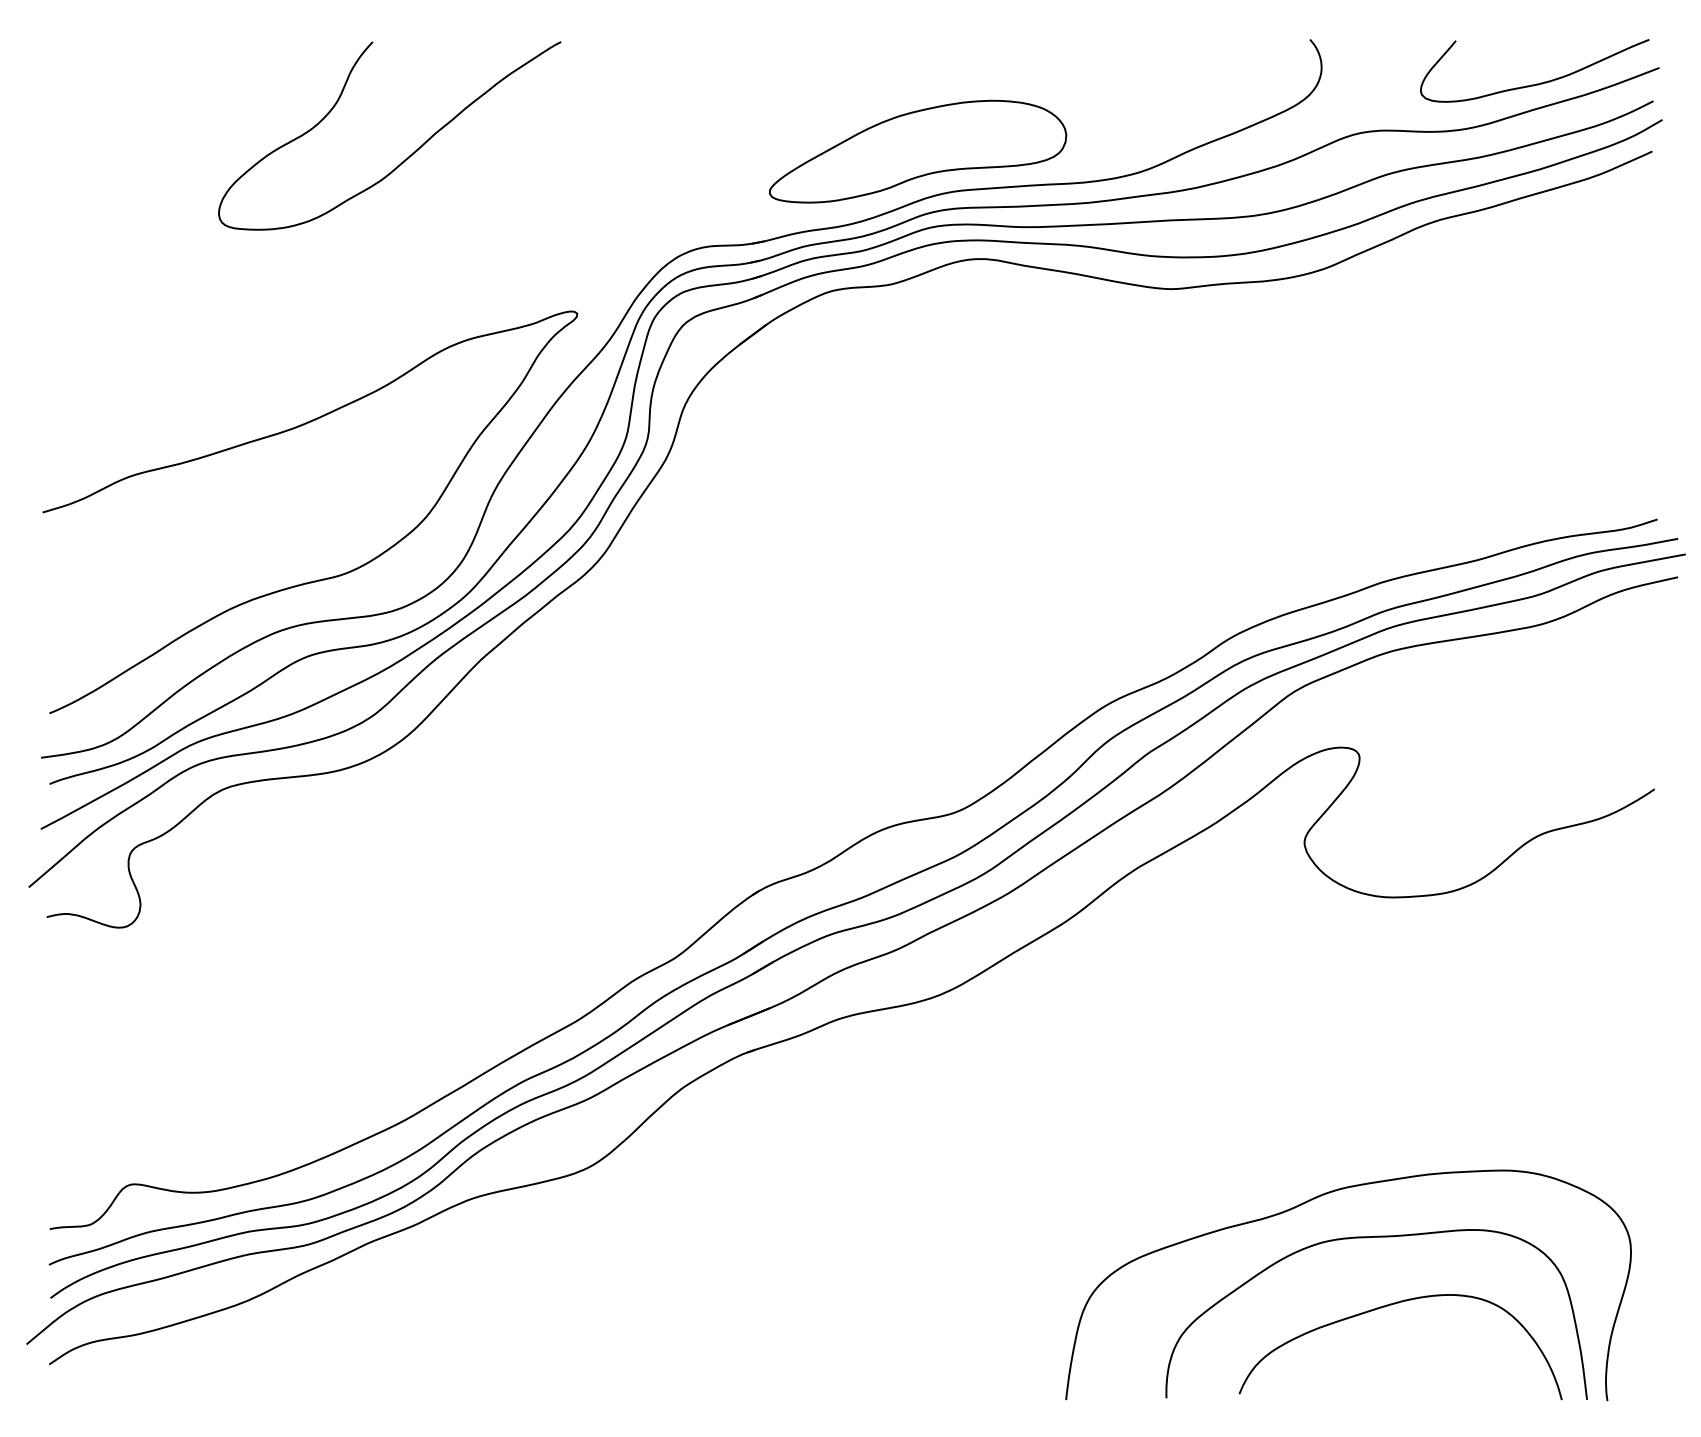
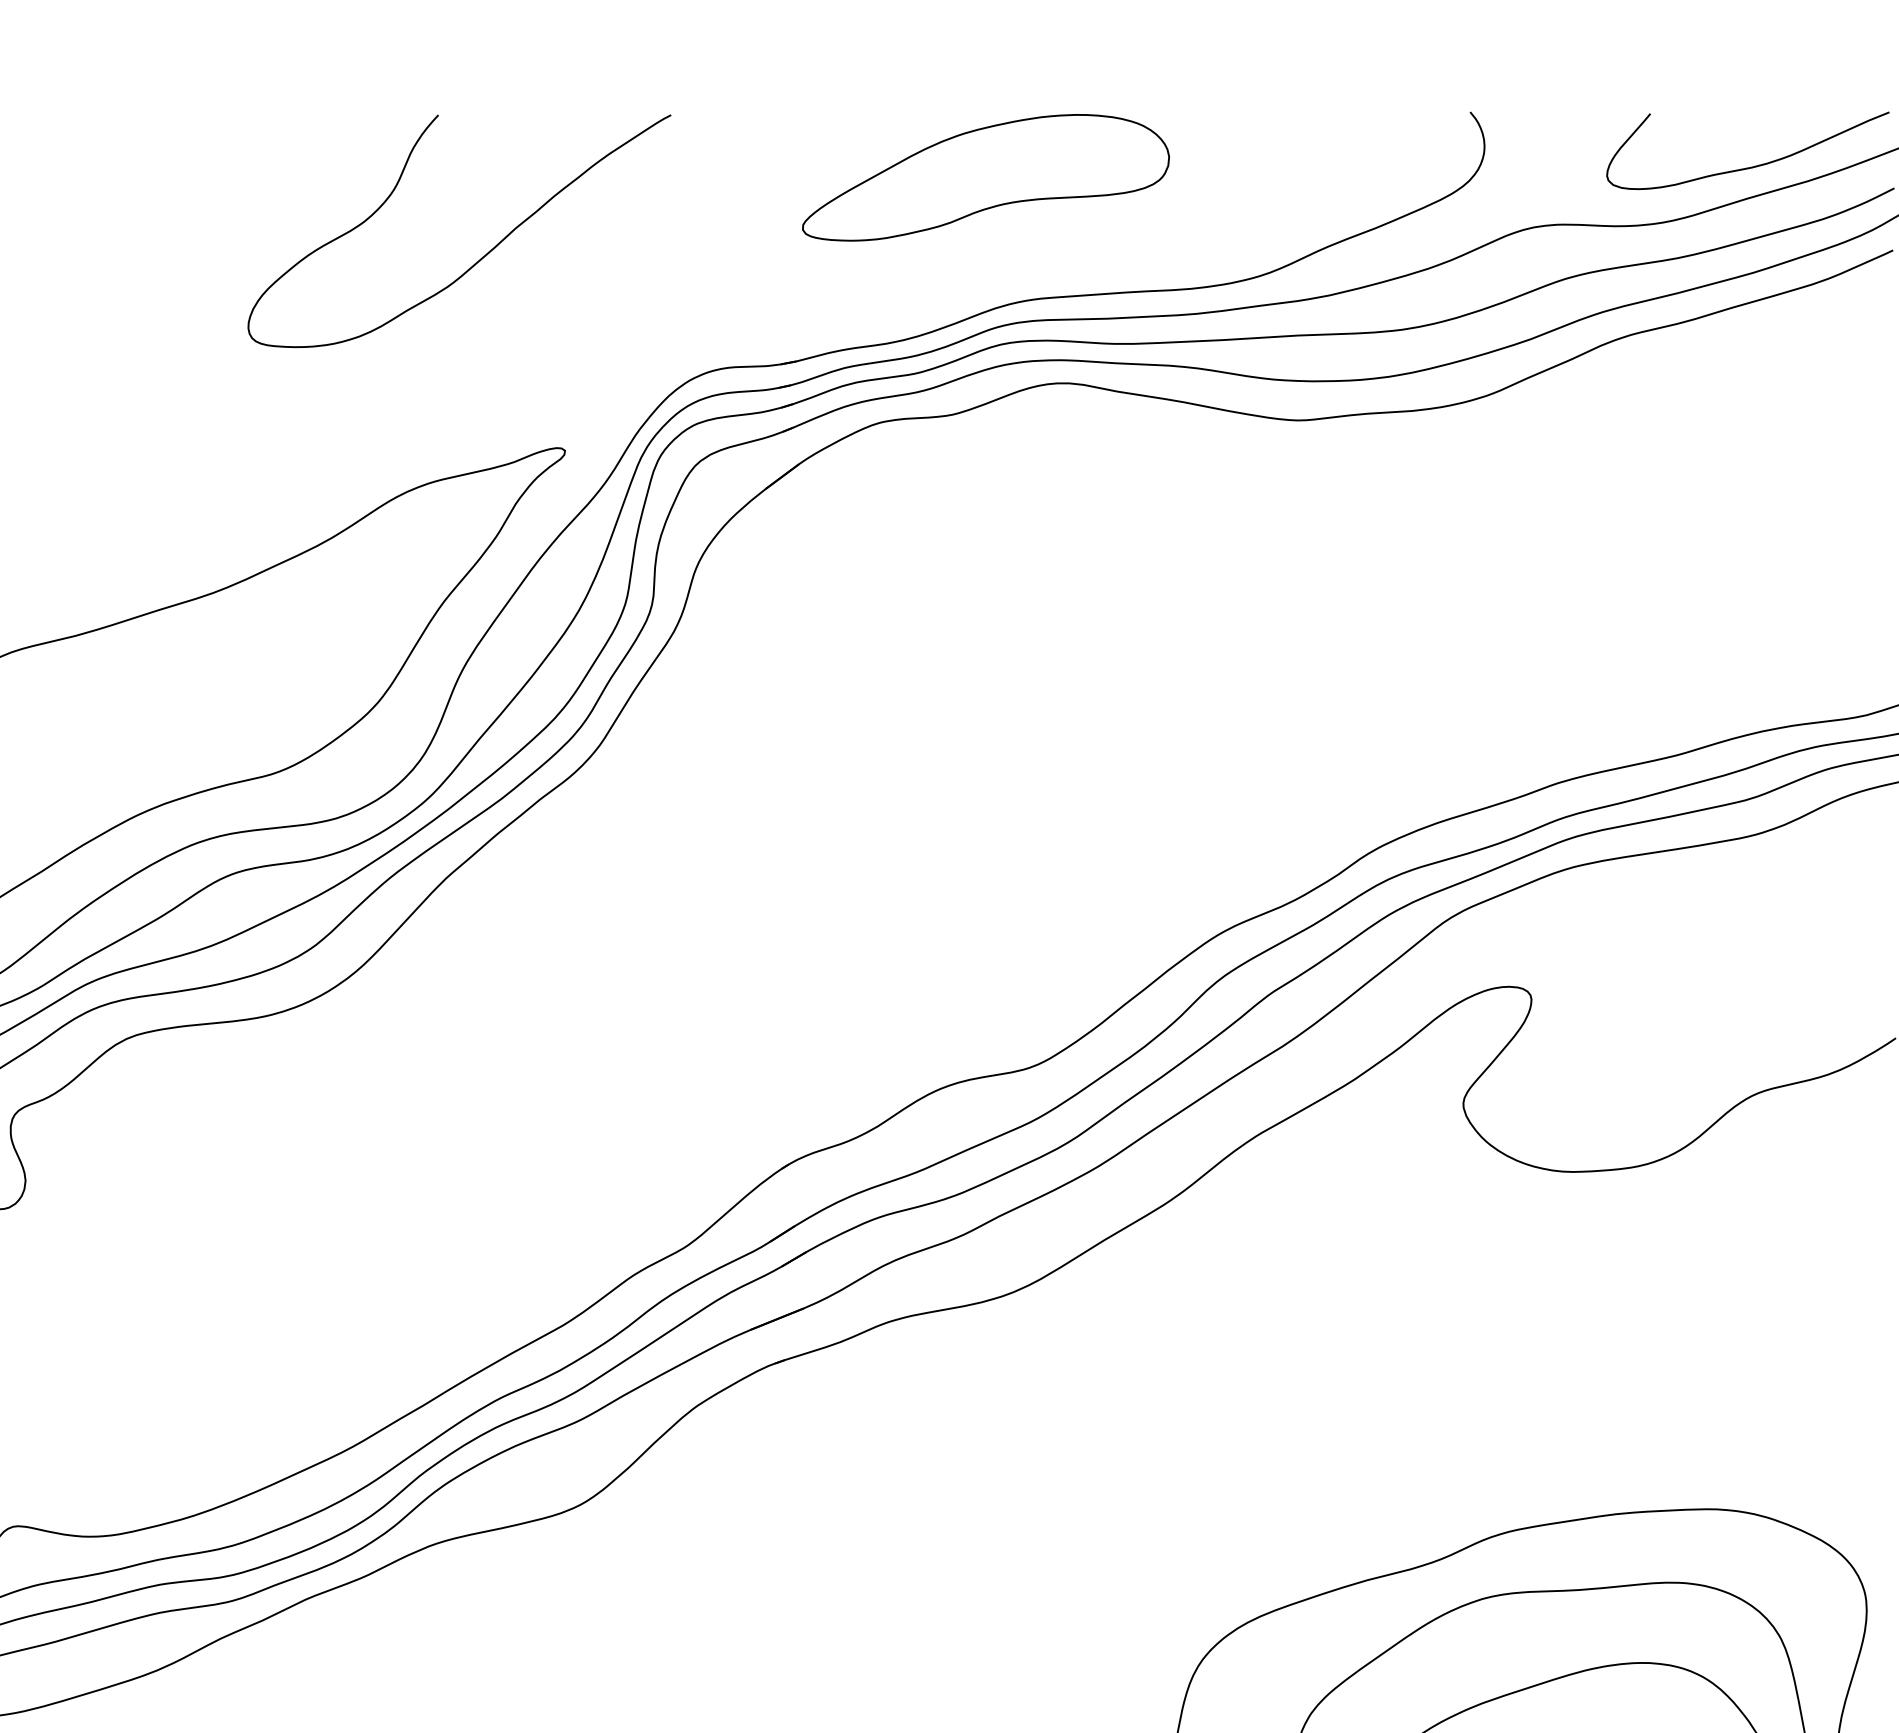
part: (918, 151) -> (986, 177), moved
curve: (409, 155) -> (483, 255), moved

